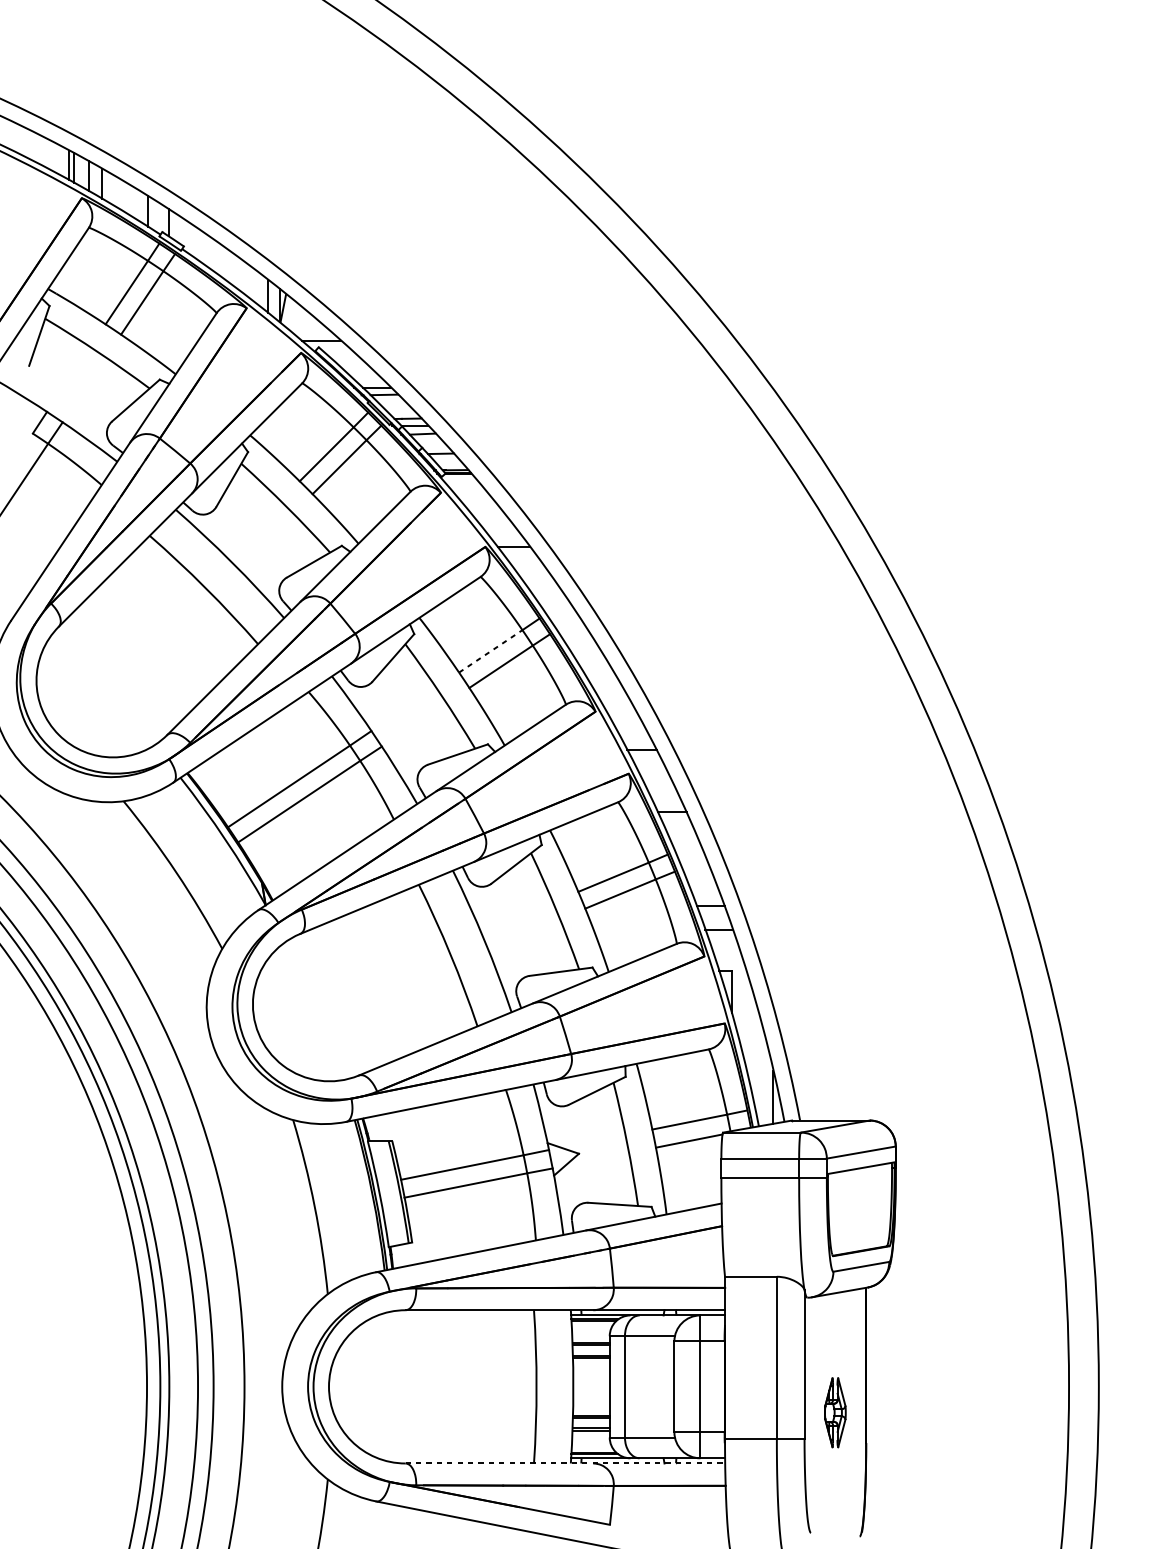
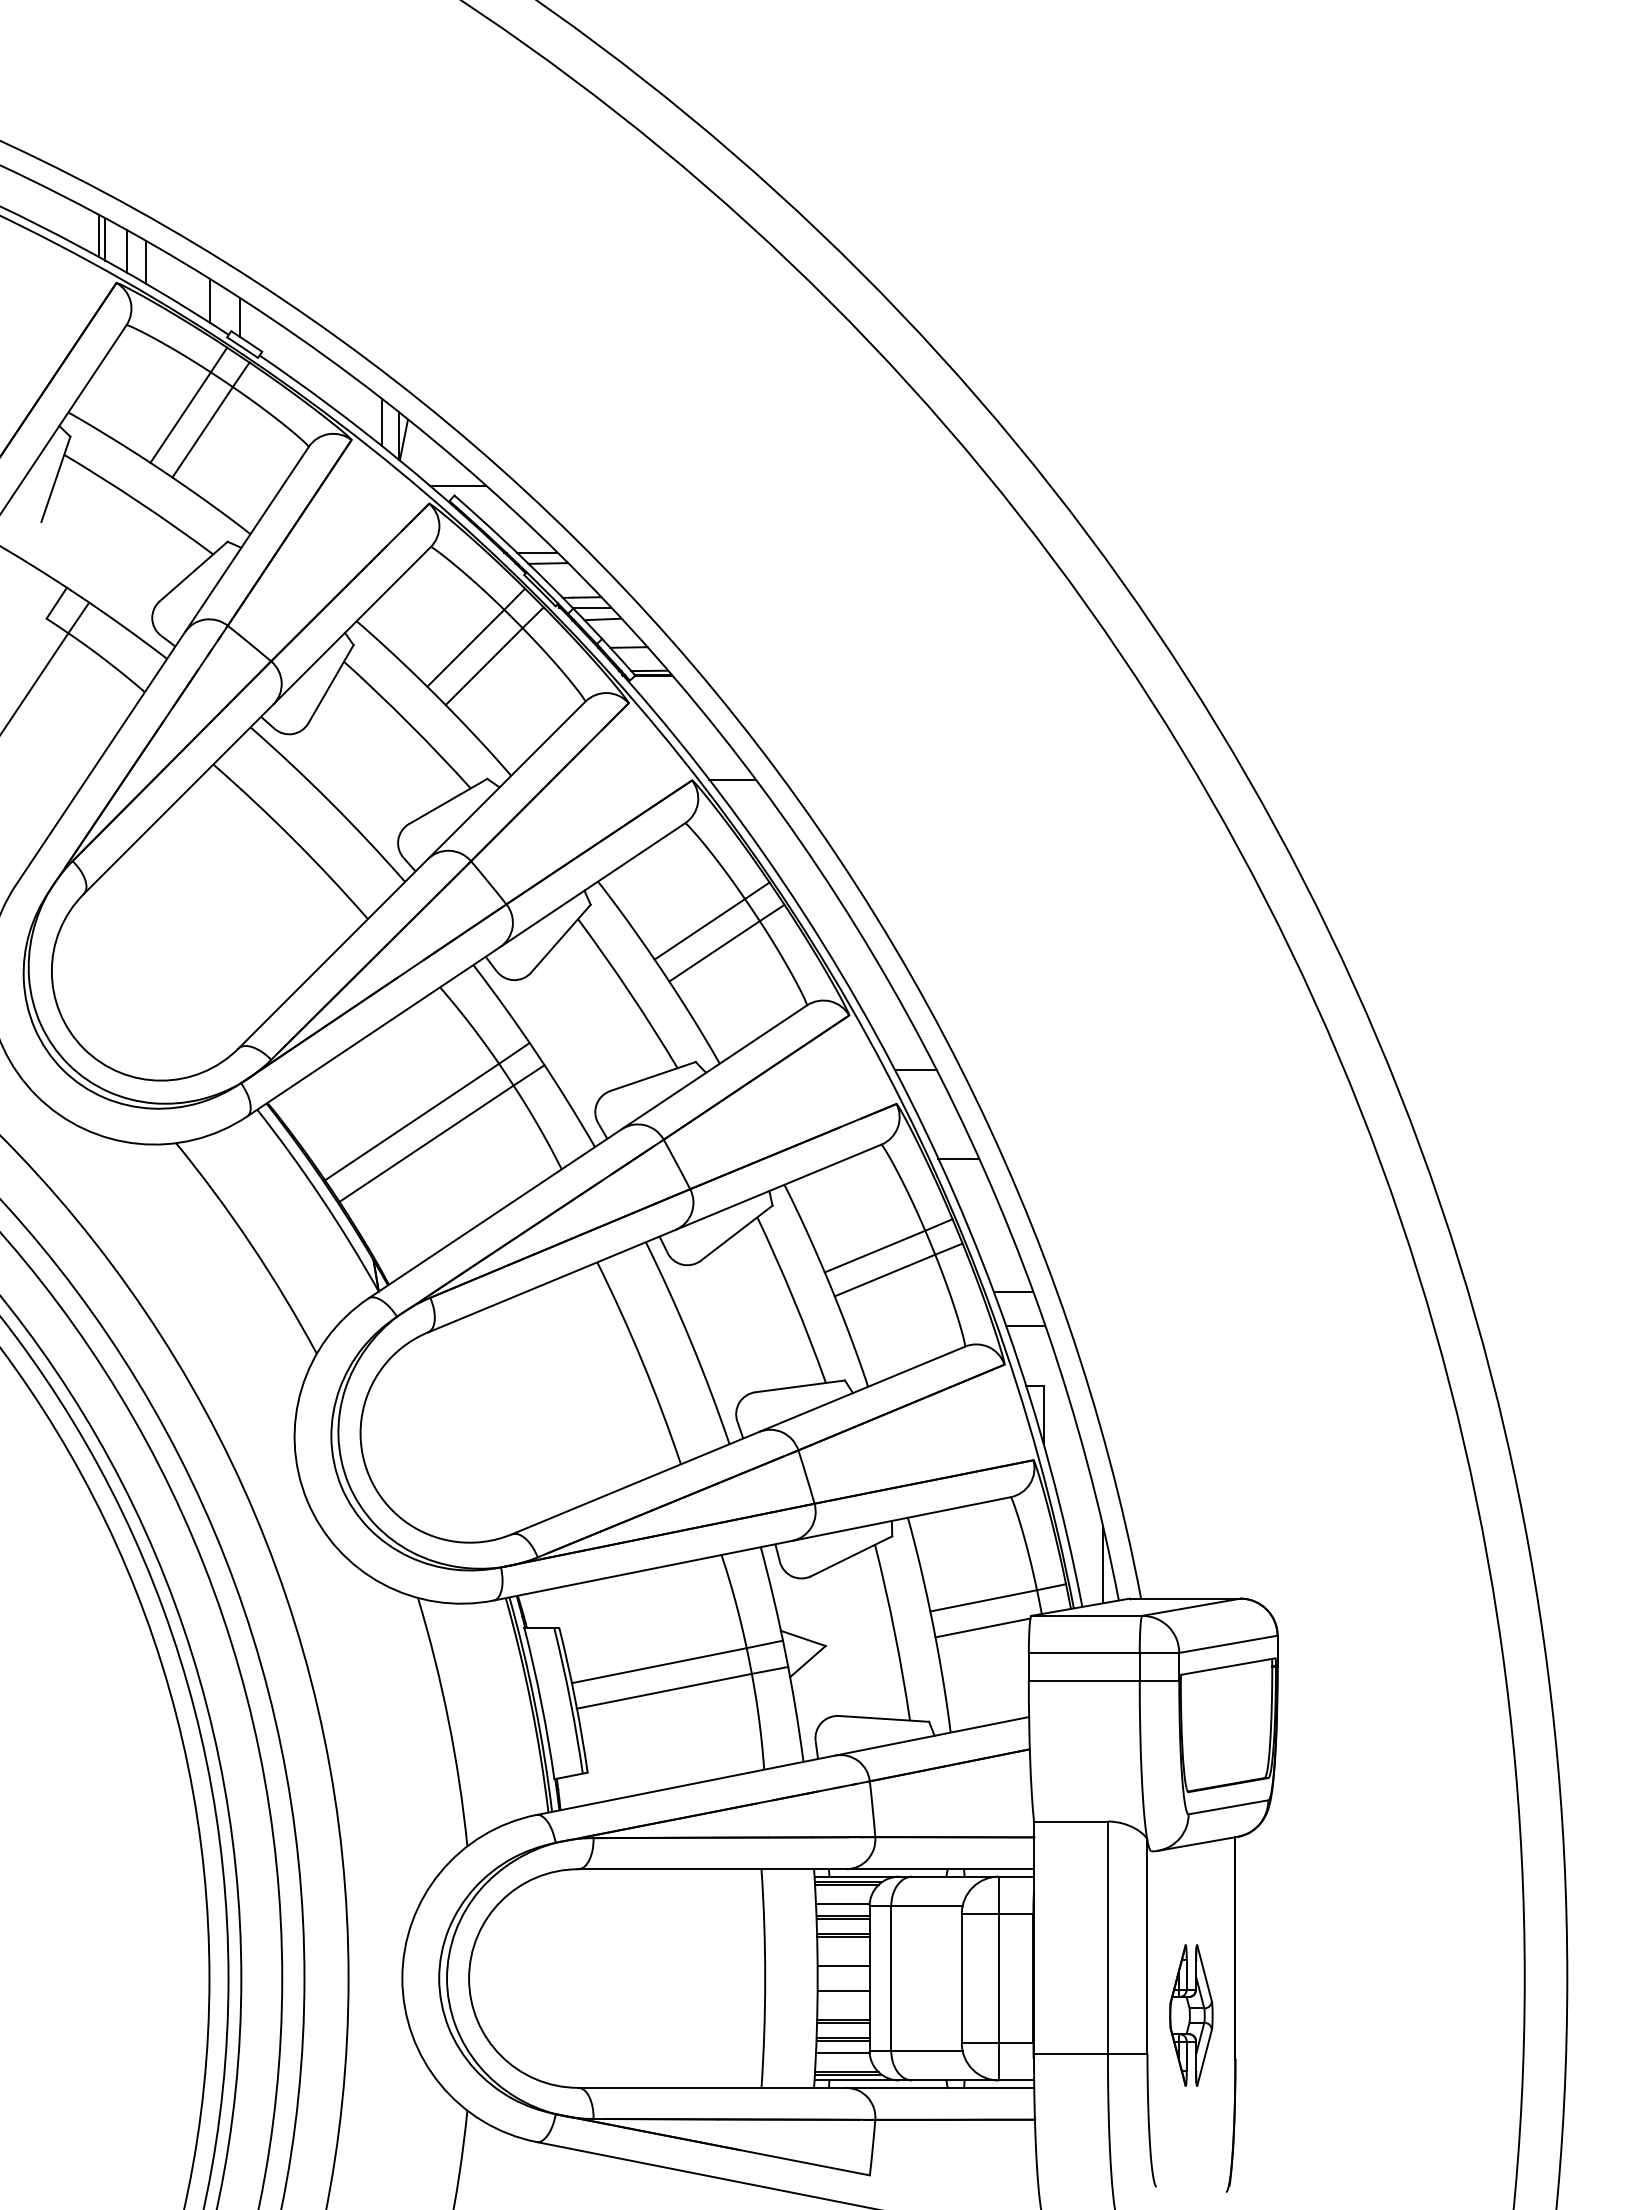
line: (491, 651) -> (700, 929), dashed -> solid
line: (590, 1334) -> (842, 1903), added
line: (591, 1378) -> (843, 1966), added
line: (591, 1395) -> (843, 1990), added
part: (835, 1412) -> (1191, 2015), size x1.43
line: (590, 1439) -> (842, 2053), added
line: (565, 1463) -> (806, 2087), dashed -> solid

